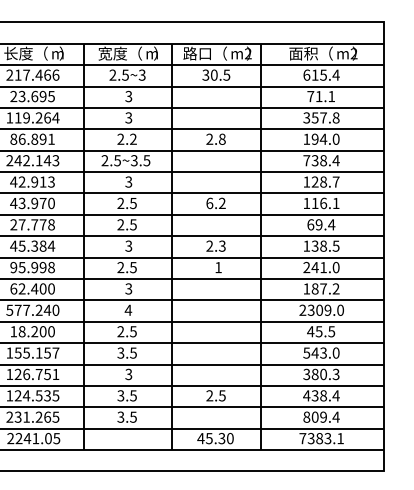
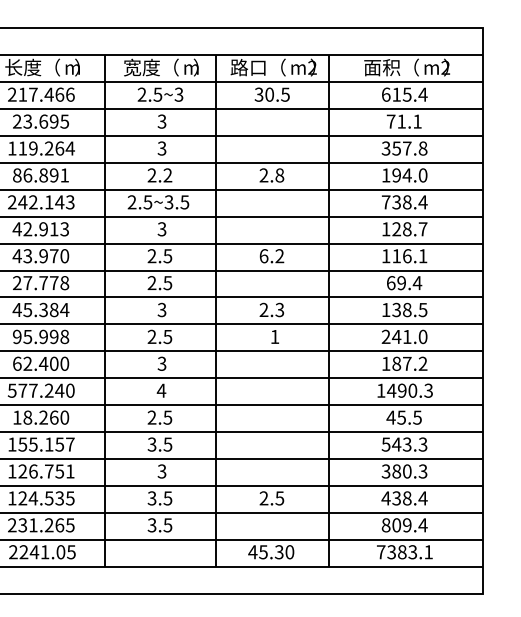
text: (321, 309) -> (404, 389), 2309.0 -> 1490.3
text: (42, 331) -> (53, 417), 18.200 -> 18.260
text: (335, 352) -> (422, 443), 543.0 -> 543.3

